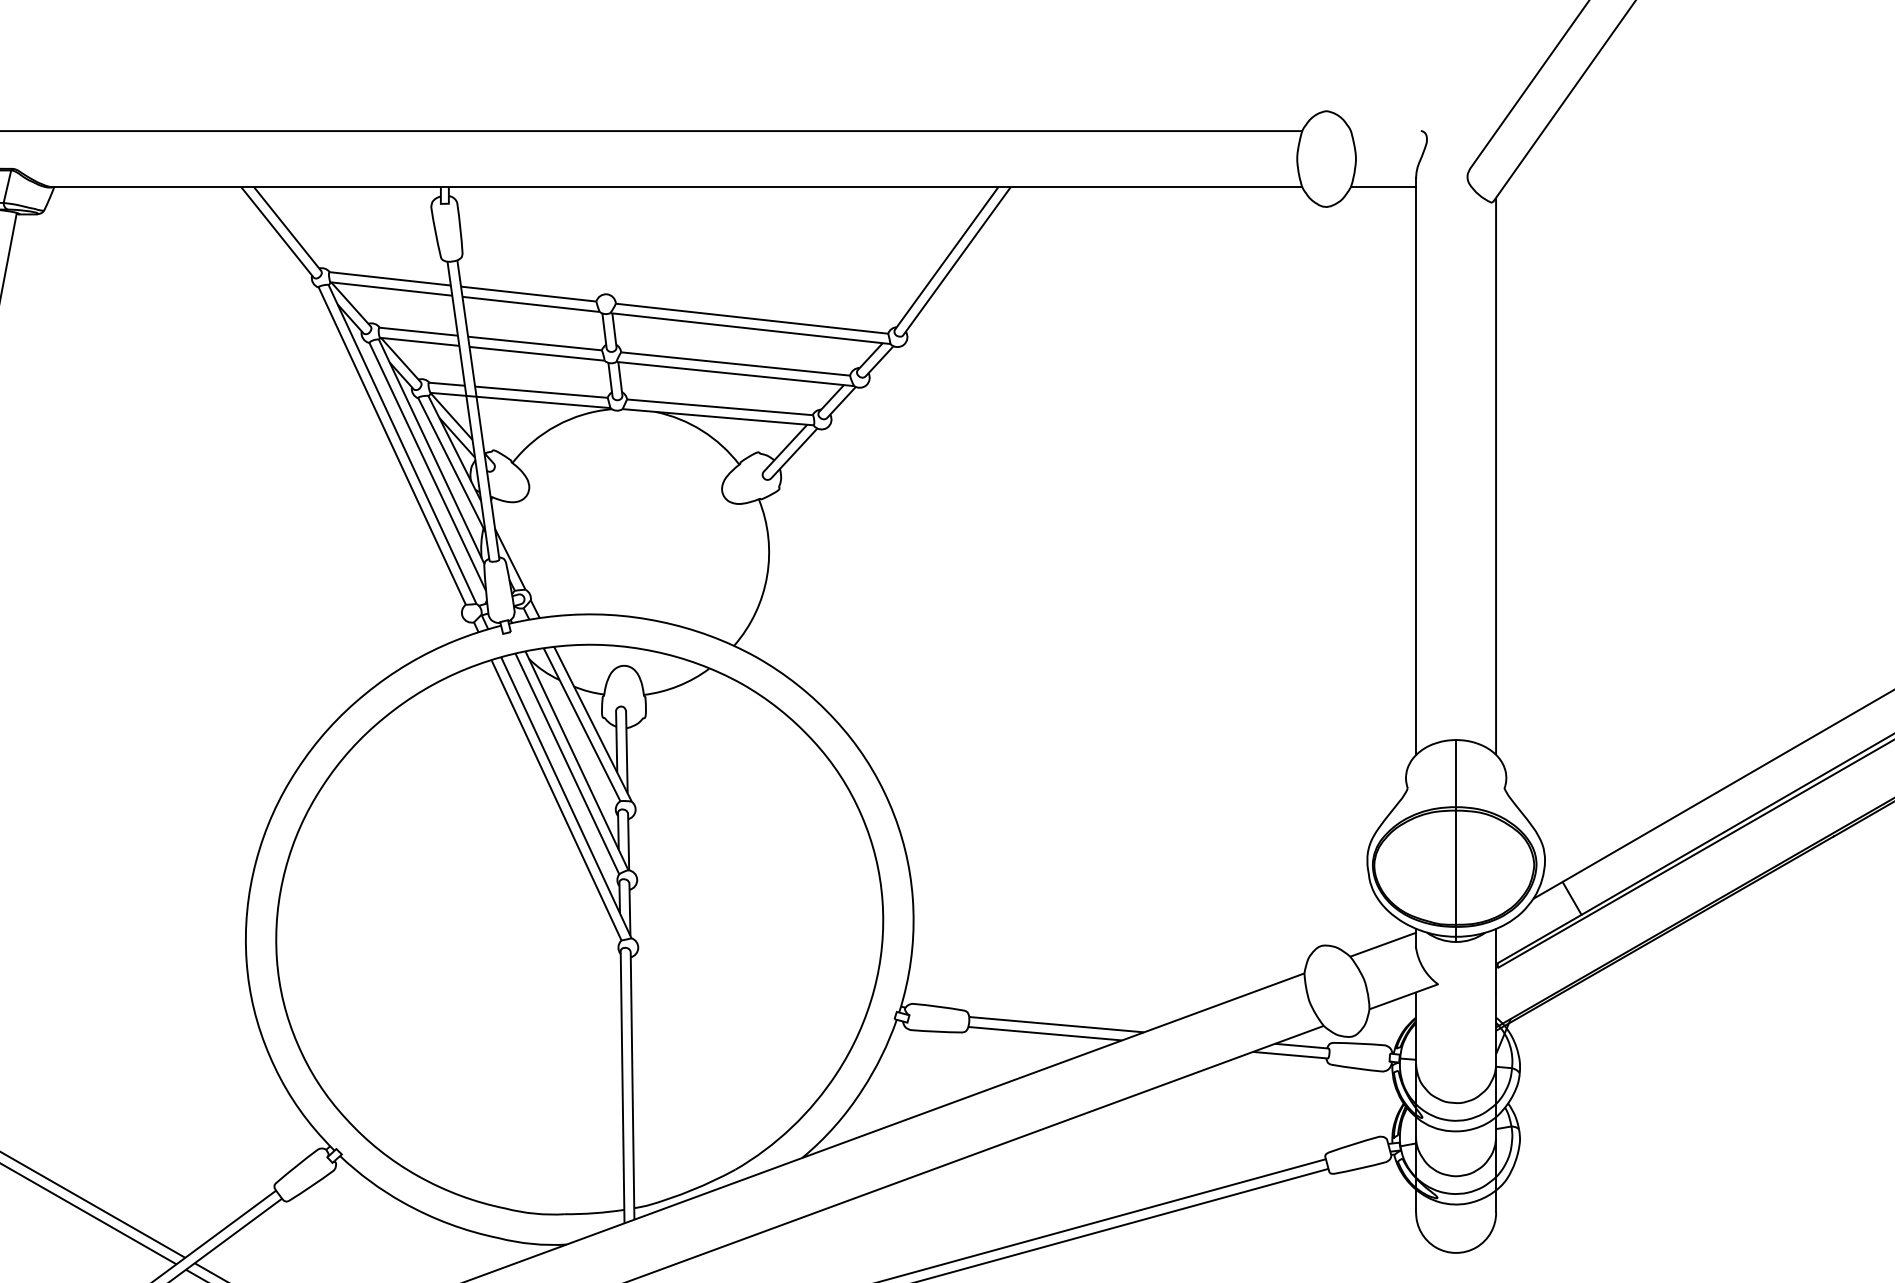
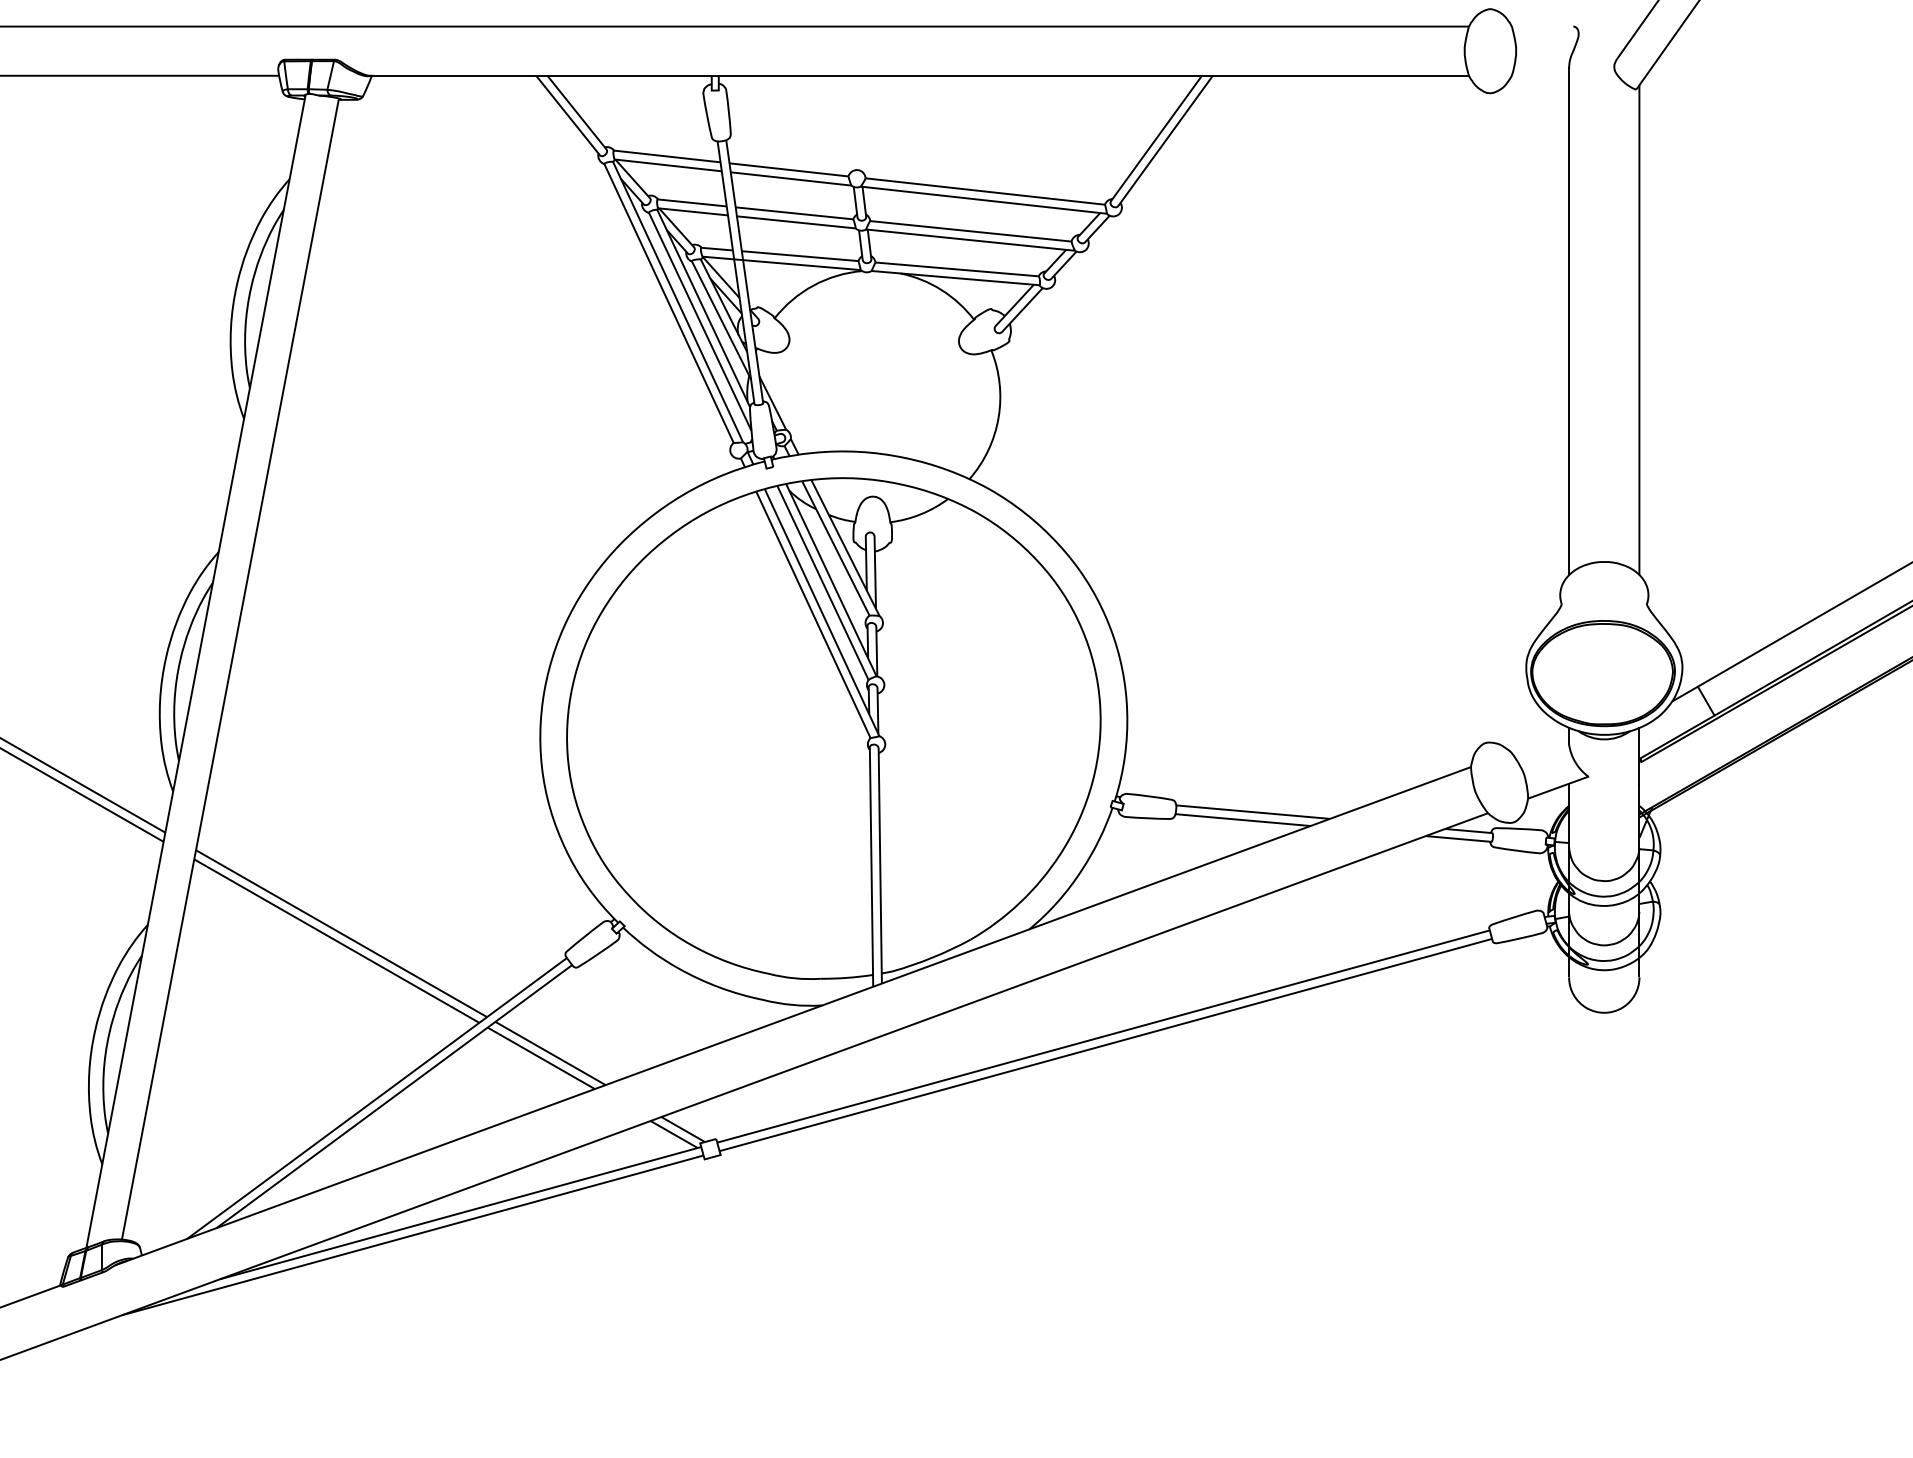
line: (1383, 186) -> (1540, 75), removed
line: (1456, 840) -> (1604, 650), removed
line: (1383, 944) -> (1540, 741), removed

